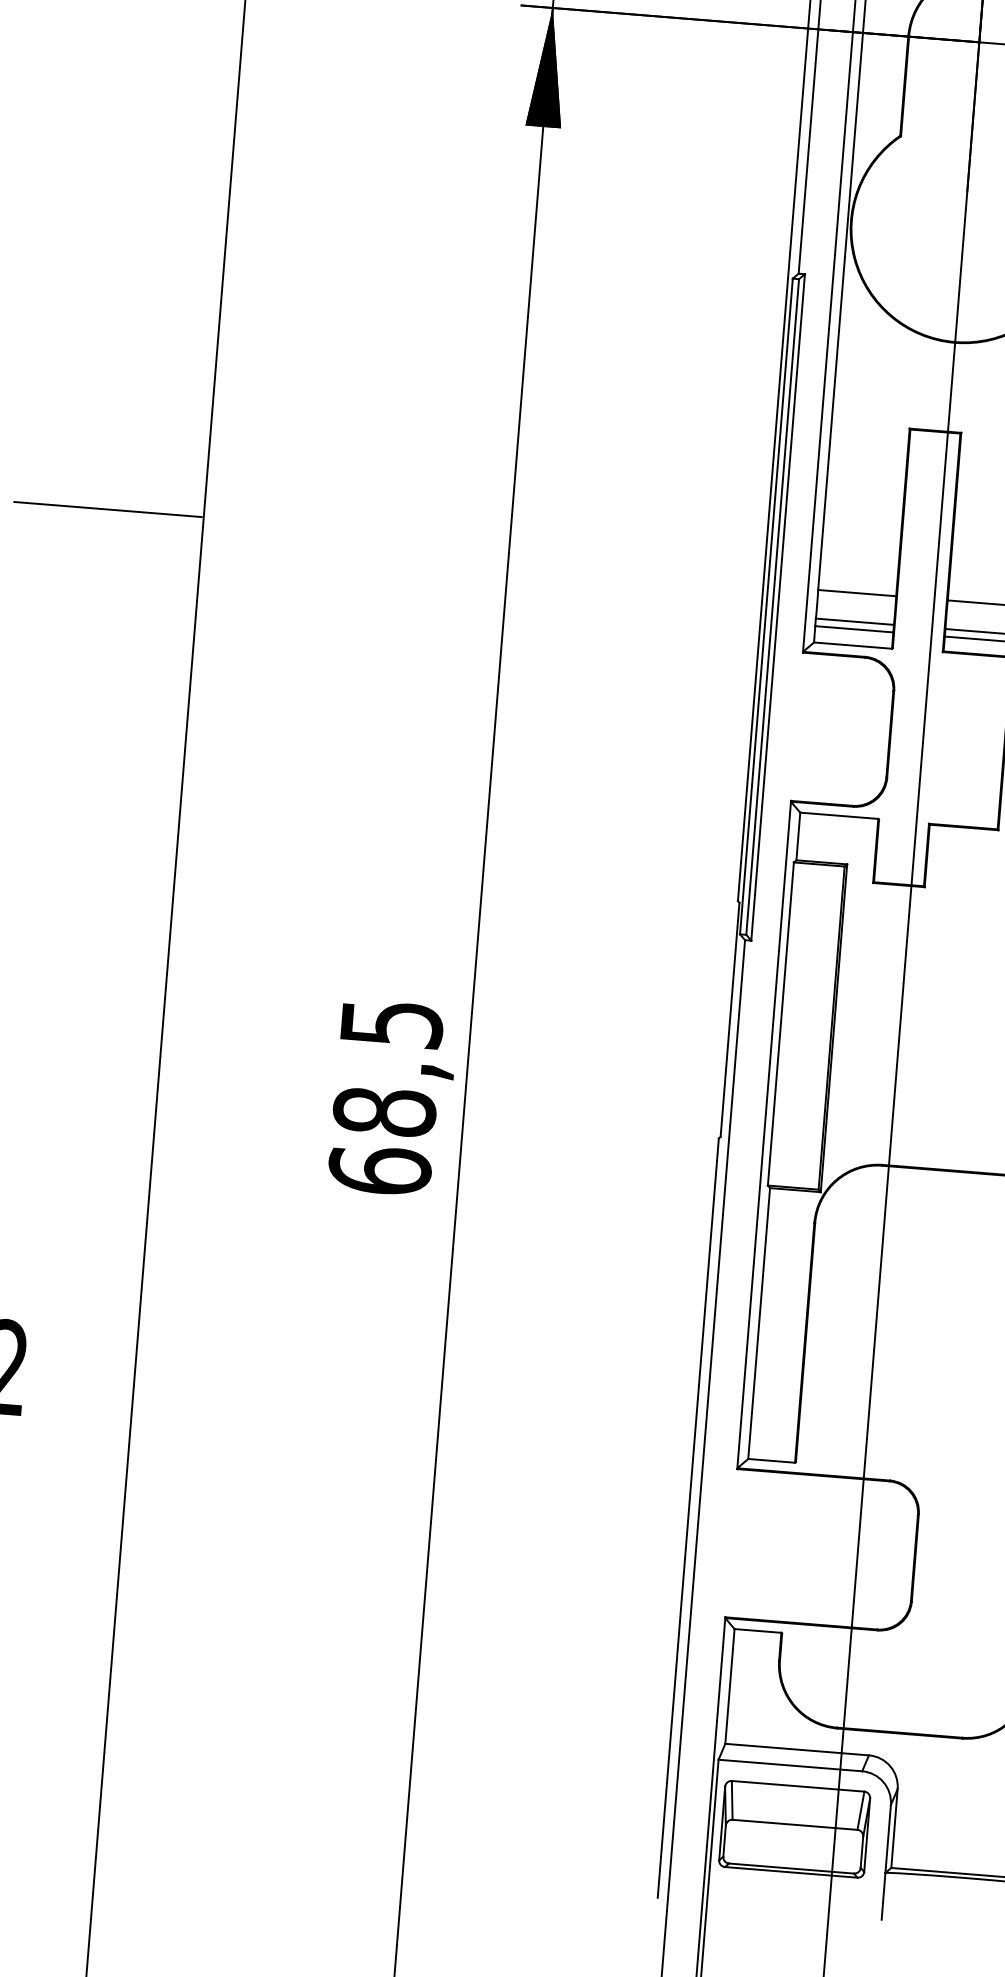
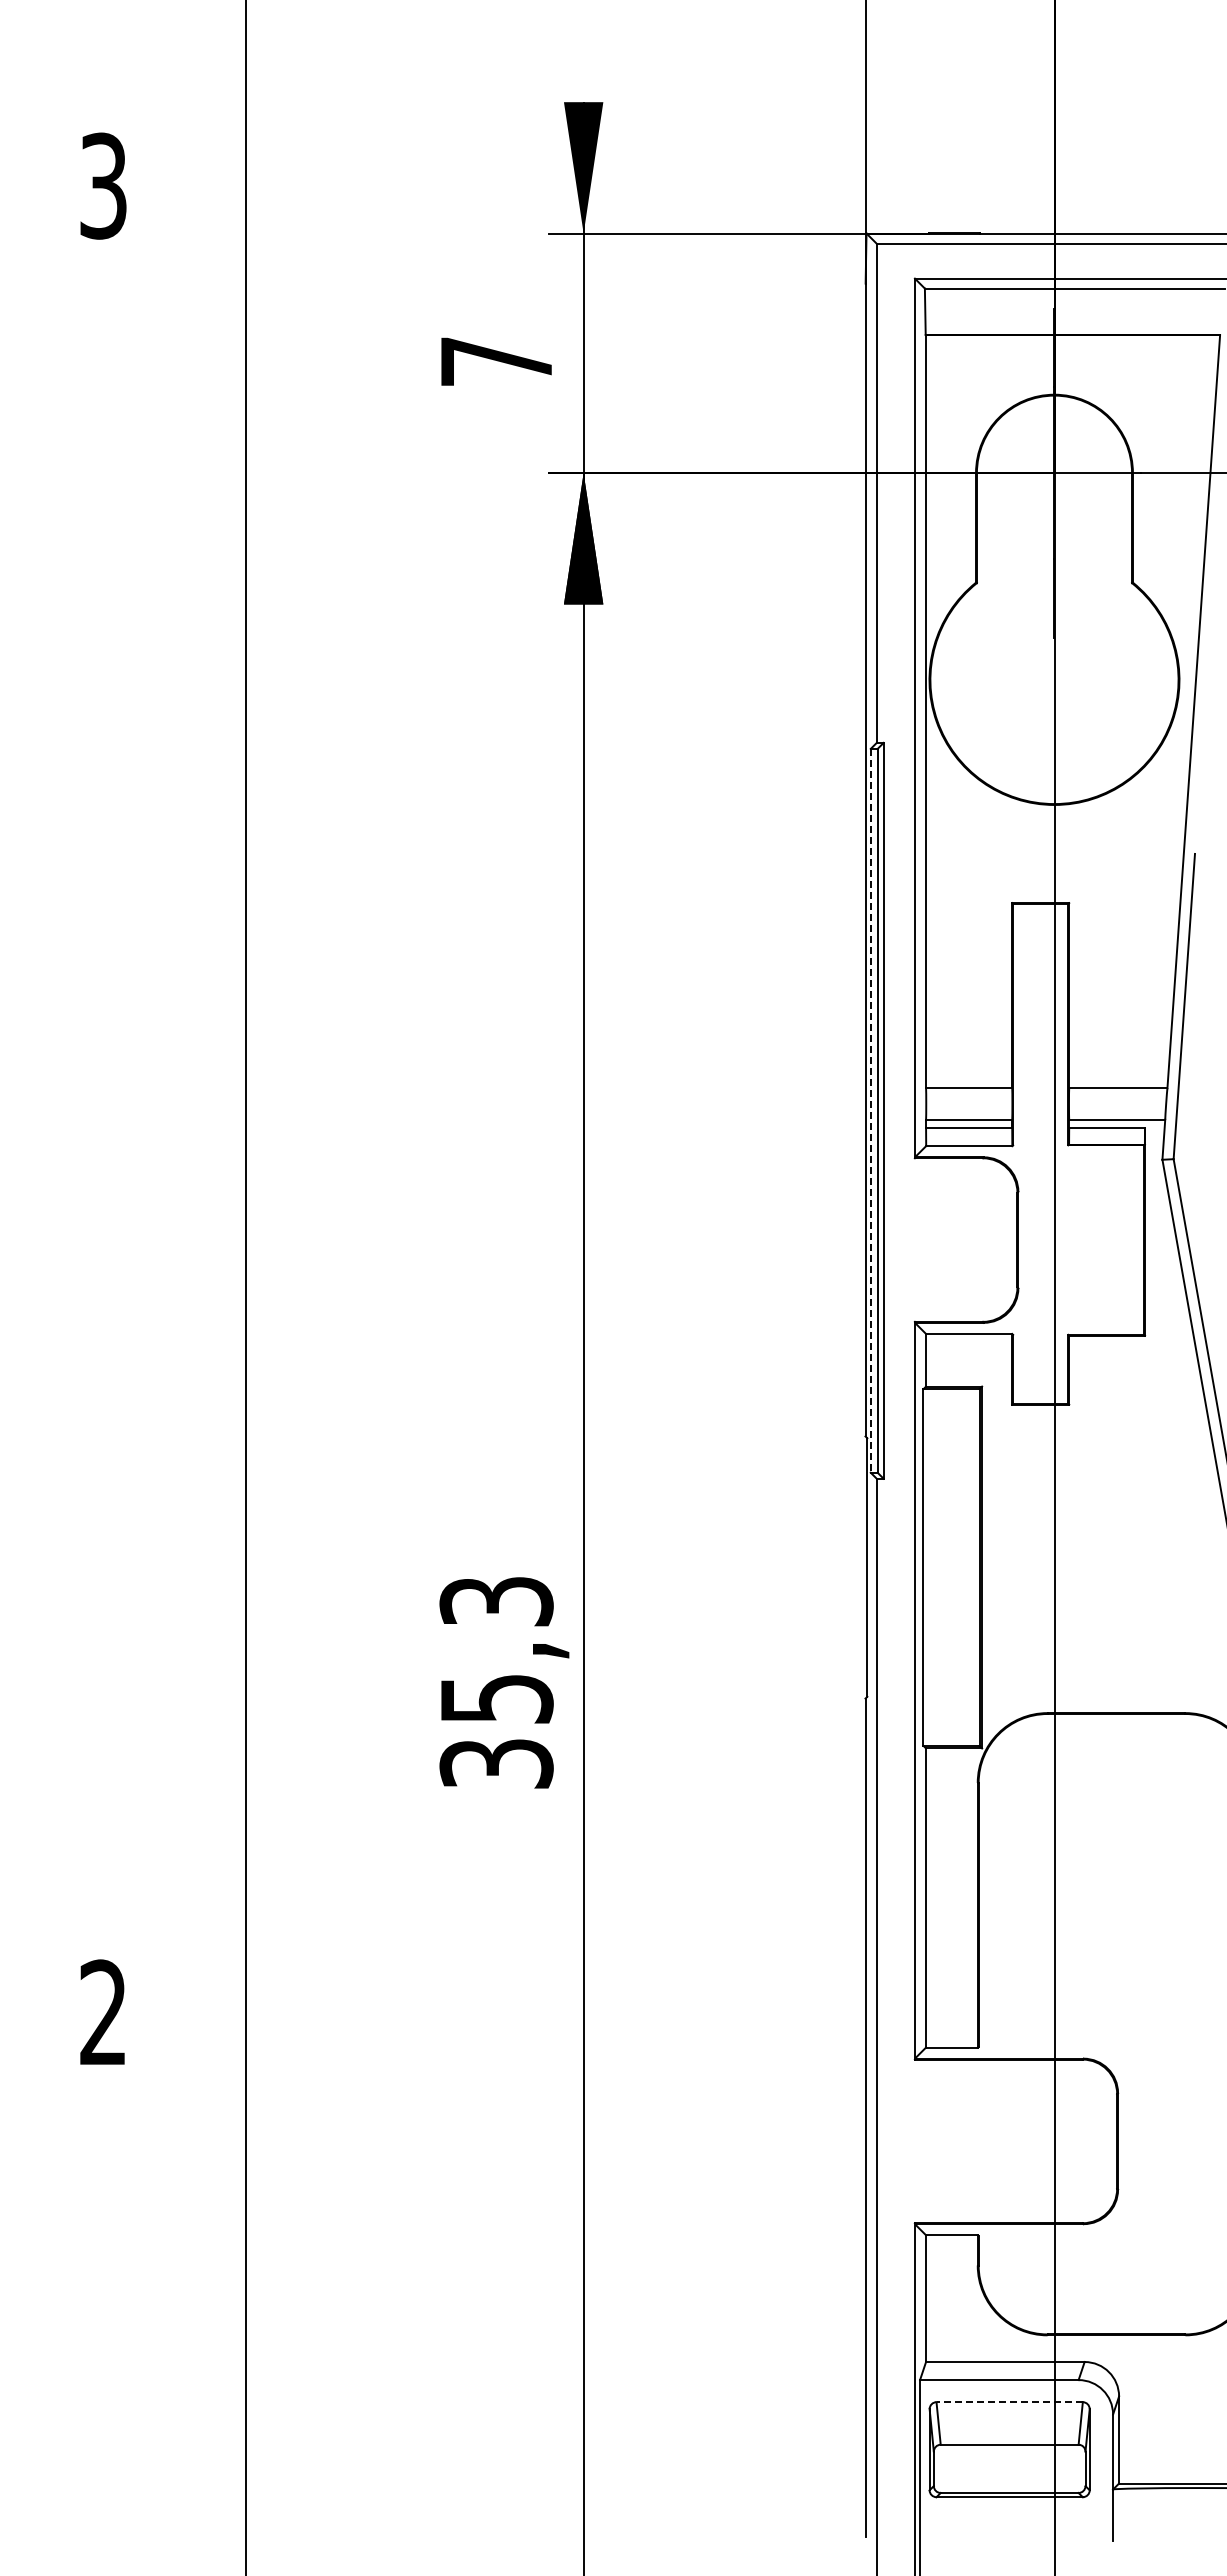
line: (107, 509) -> (139, 1062), removed
line: (766, 606) -> (870, 1110), solid -> dashed
text: (385, 1097) -> (496, 1683), 68,5 -> 35,3
line: (797, 1786) -> (1009, 2402), solid -> dashed

